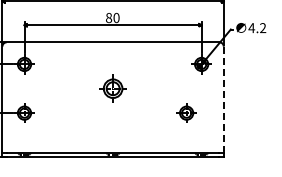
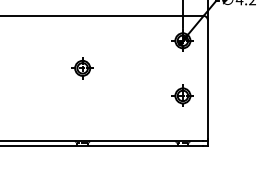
part: (112, 88) -> (82, 67), size x0.71
line: (223, 99) -> (207, 80), dashed -> solid
part: (186, 112) -> (182, 95), moved

